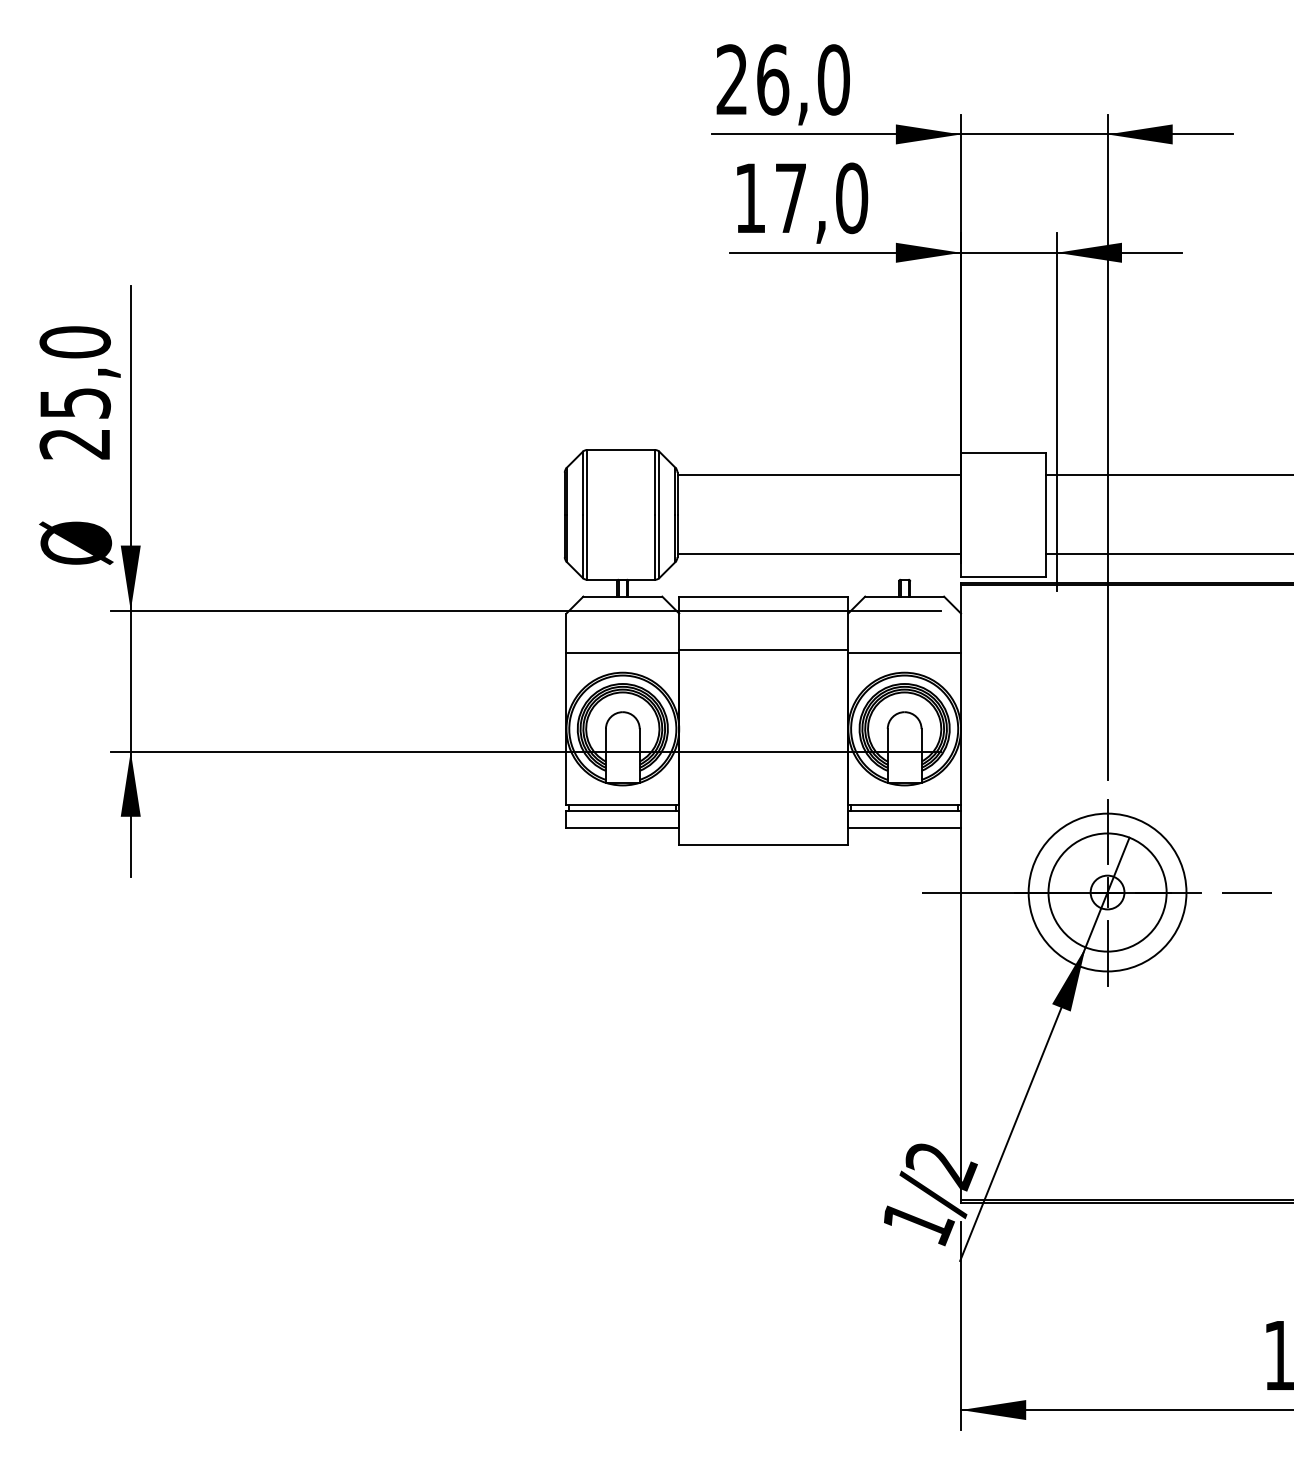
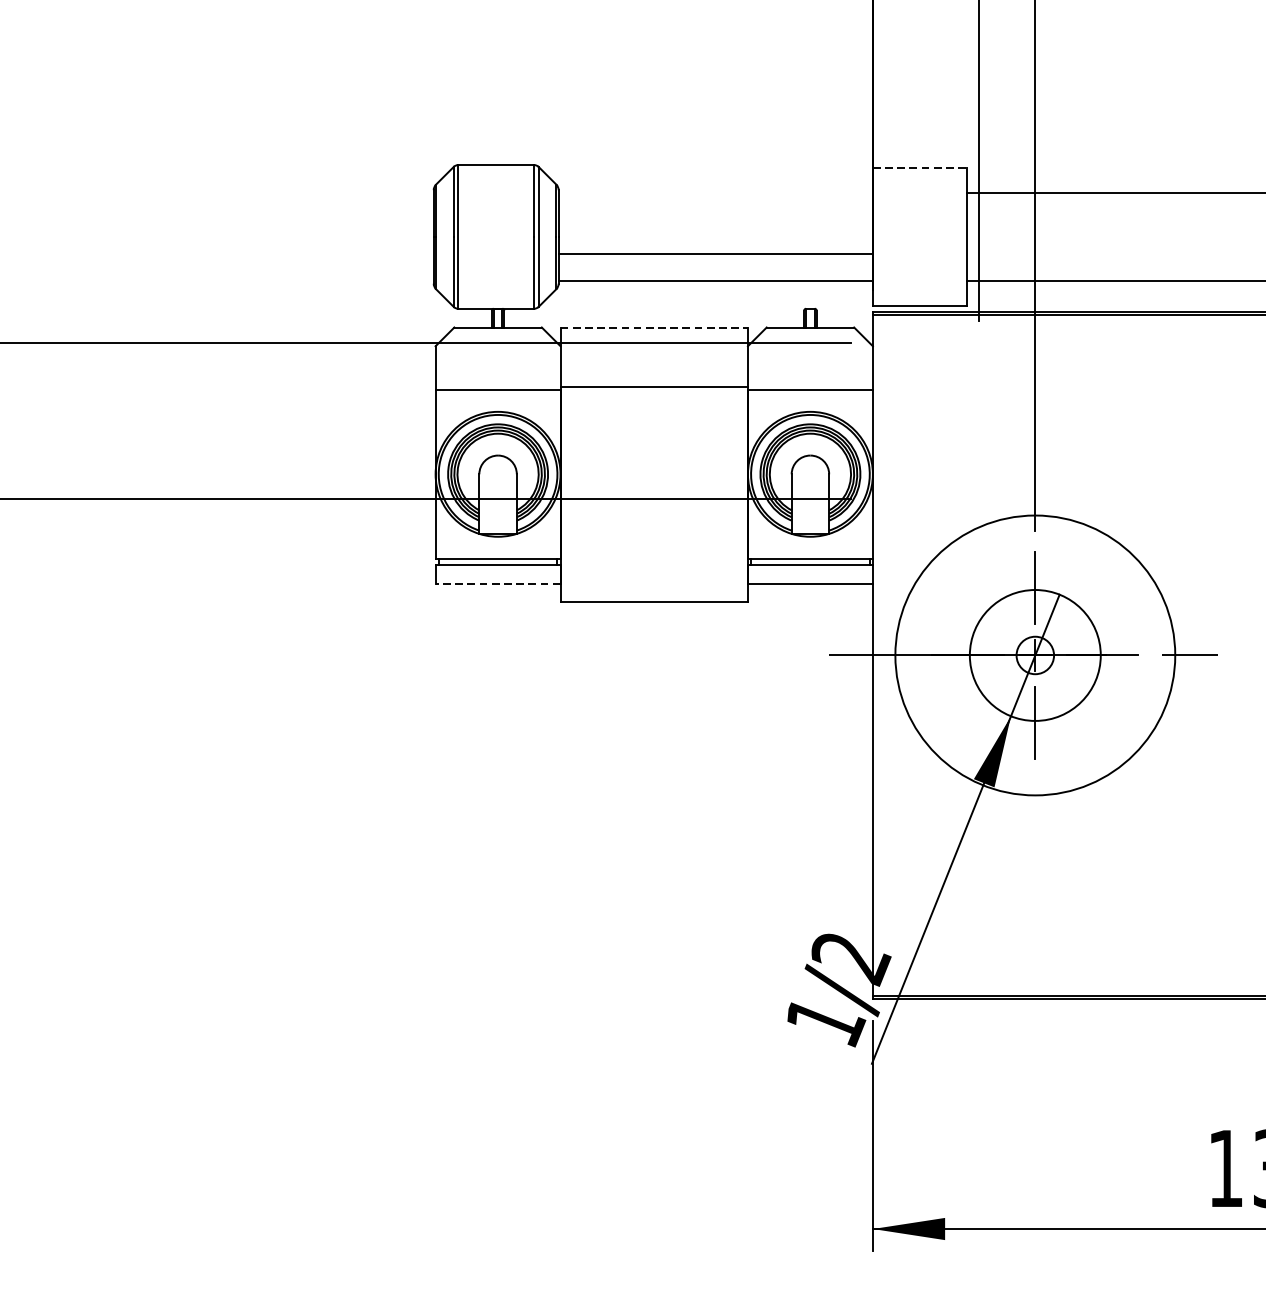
line: (1003, 452) -> (919, 167), solid -> dashed
line: (819, 475) -> (716, 254), moved
line: (763, 596) -> (653, 327), solid -> dashed
line: (622, 827) -> (497, 583), solid -> dashed
circle: (1107, 892) -> (1035, 655), size x1.6

